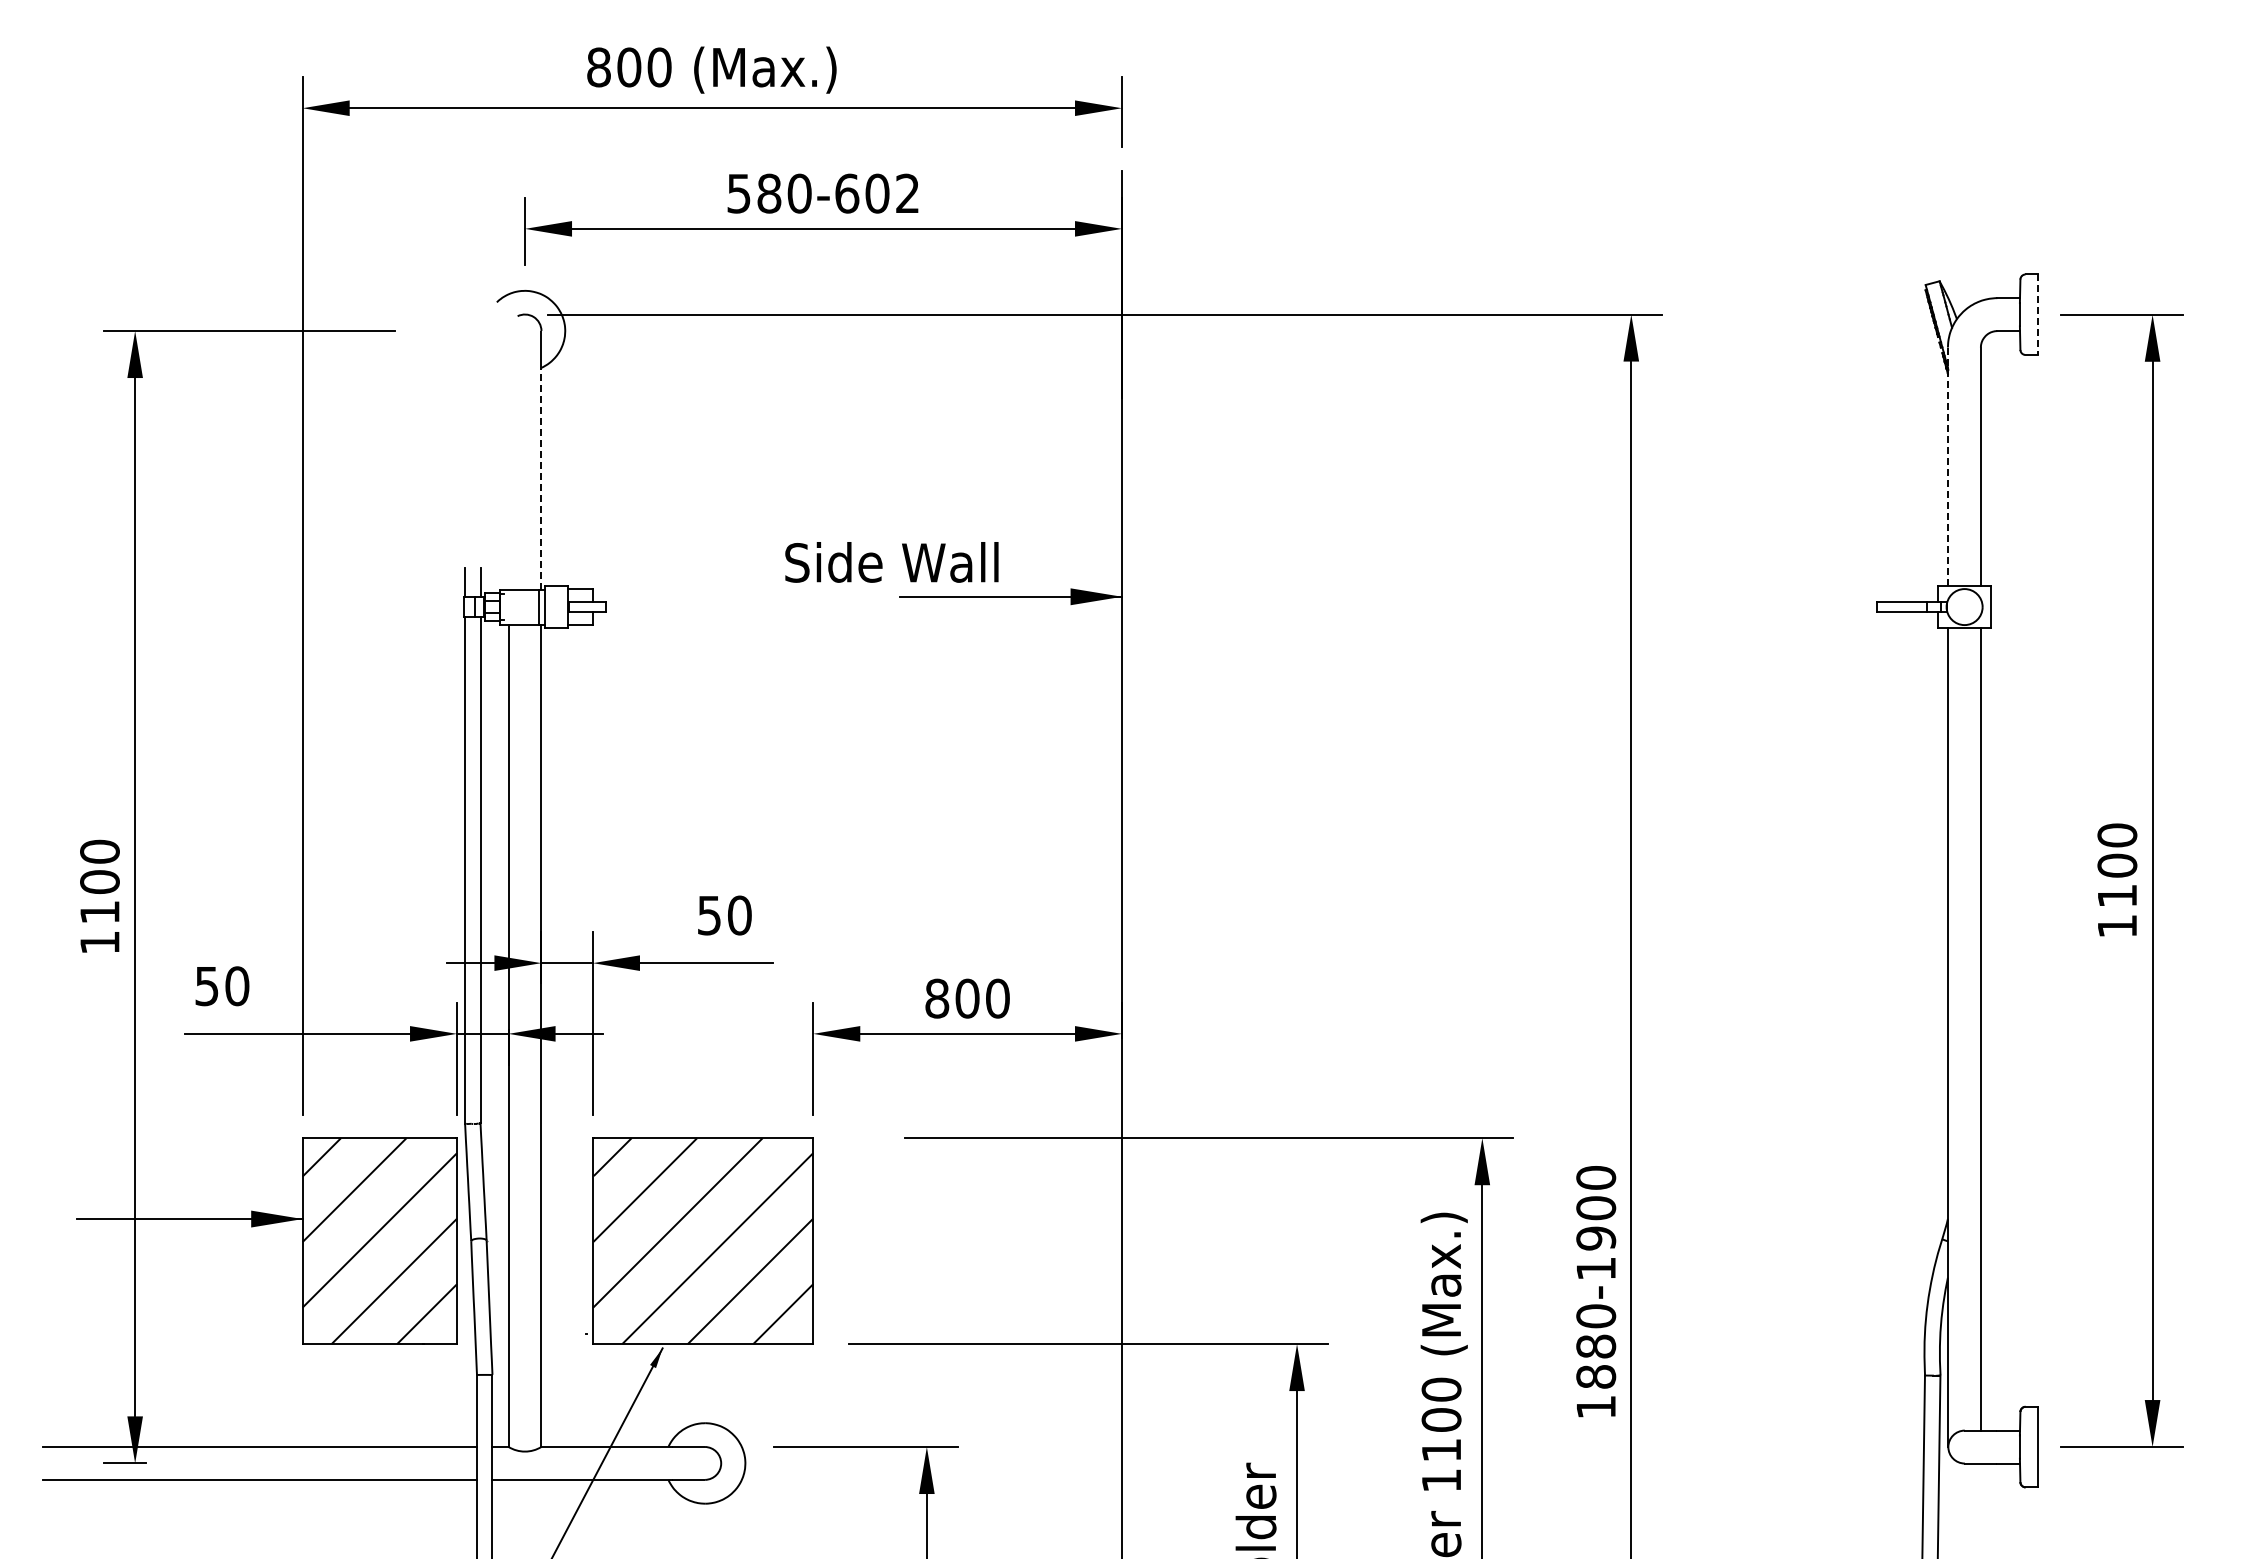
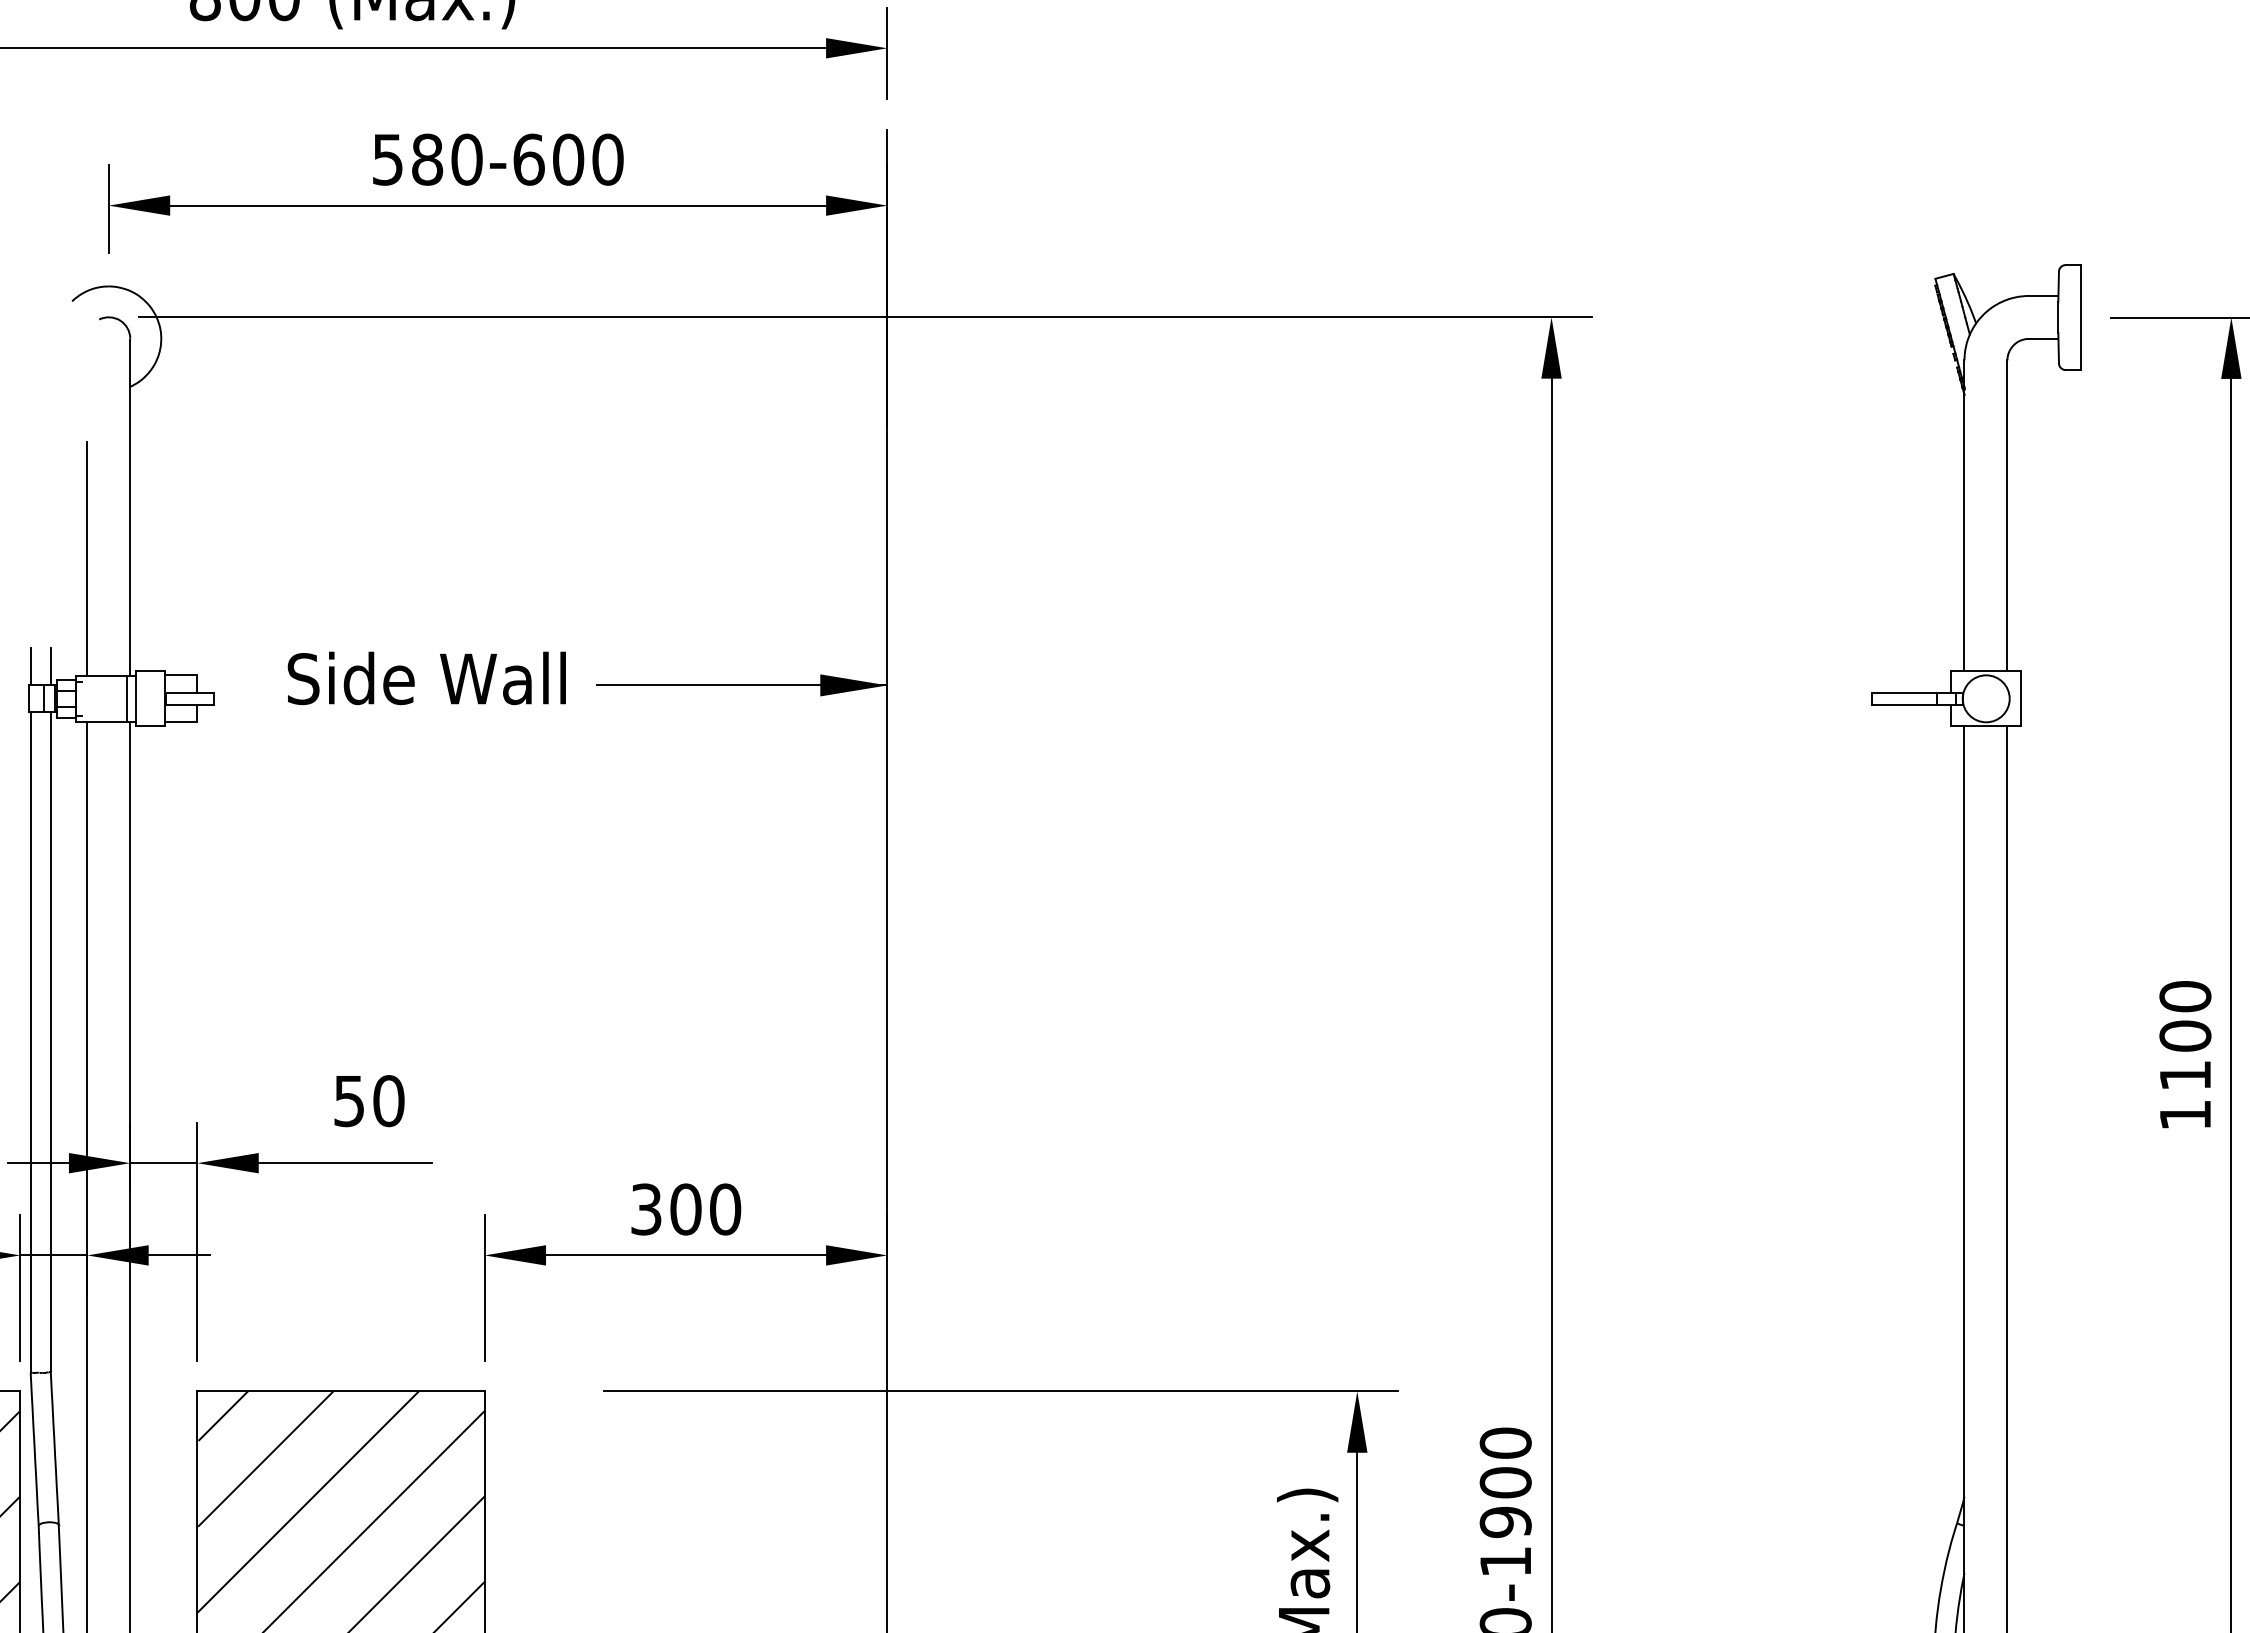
text: (907, 193) -> (607, 159), 580-602 -> 580-600
line: (2037, 315) -> (2081, 318), dashed -> solid
line: (1947, 467) -> (1963, 516), dashed -> solid
line: (541, 476) -> (130, 528), dashed -> solid
line: (508, 499) -> (87, 558), added
text: (891, 562) -> (426, 678), moved
text: (937, 998) -> (646, 1209), 800 -> 300

